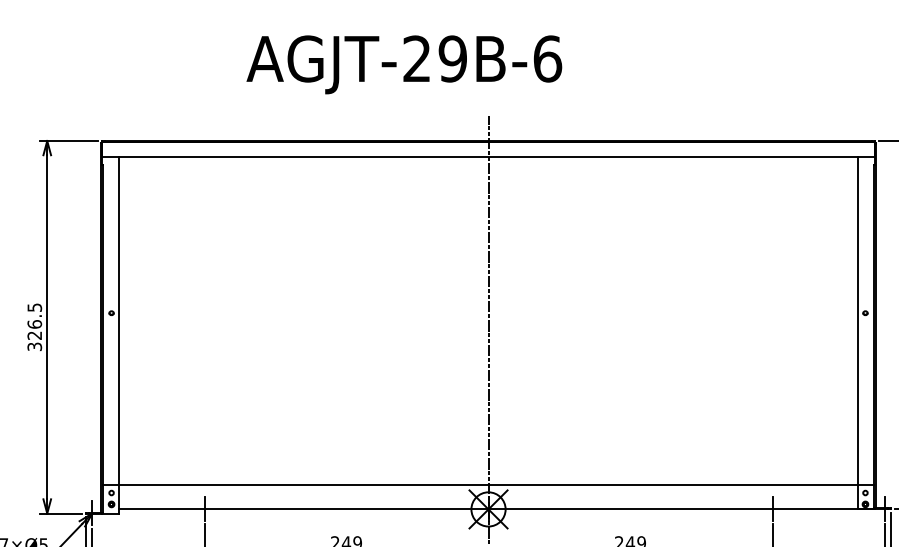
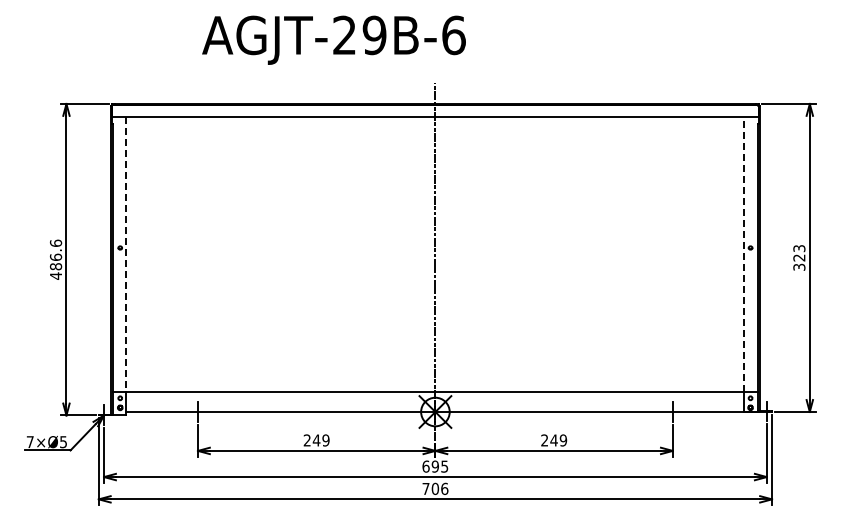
text: (403, 63) -> (333, 39), moved
line: (858, 319) -> (744, 253), solid -> dashed
line: (119, 321) -> (126, 254), solid -> dashed
text: (34, 327) -> (55, 259), 326.5 -> 486.6

